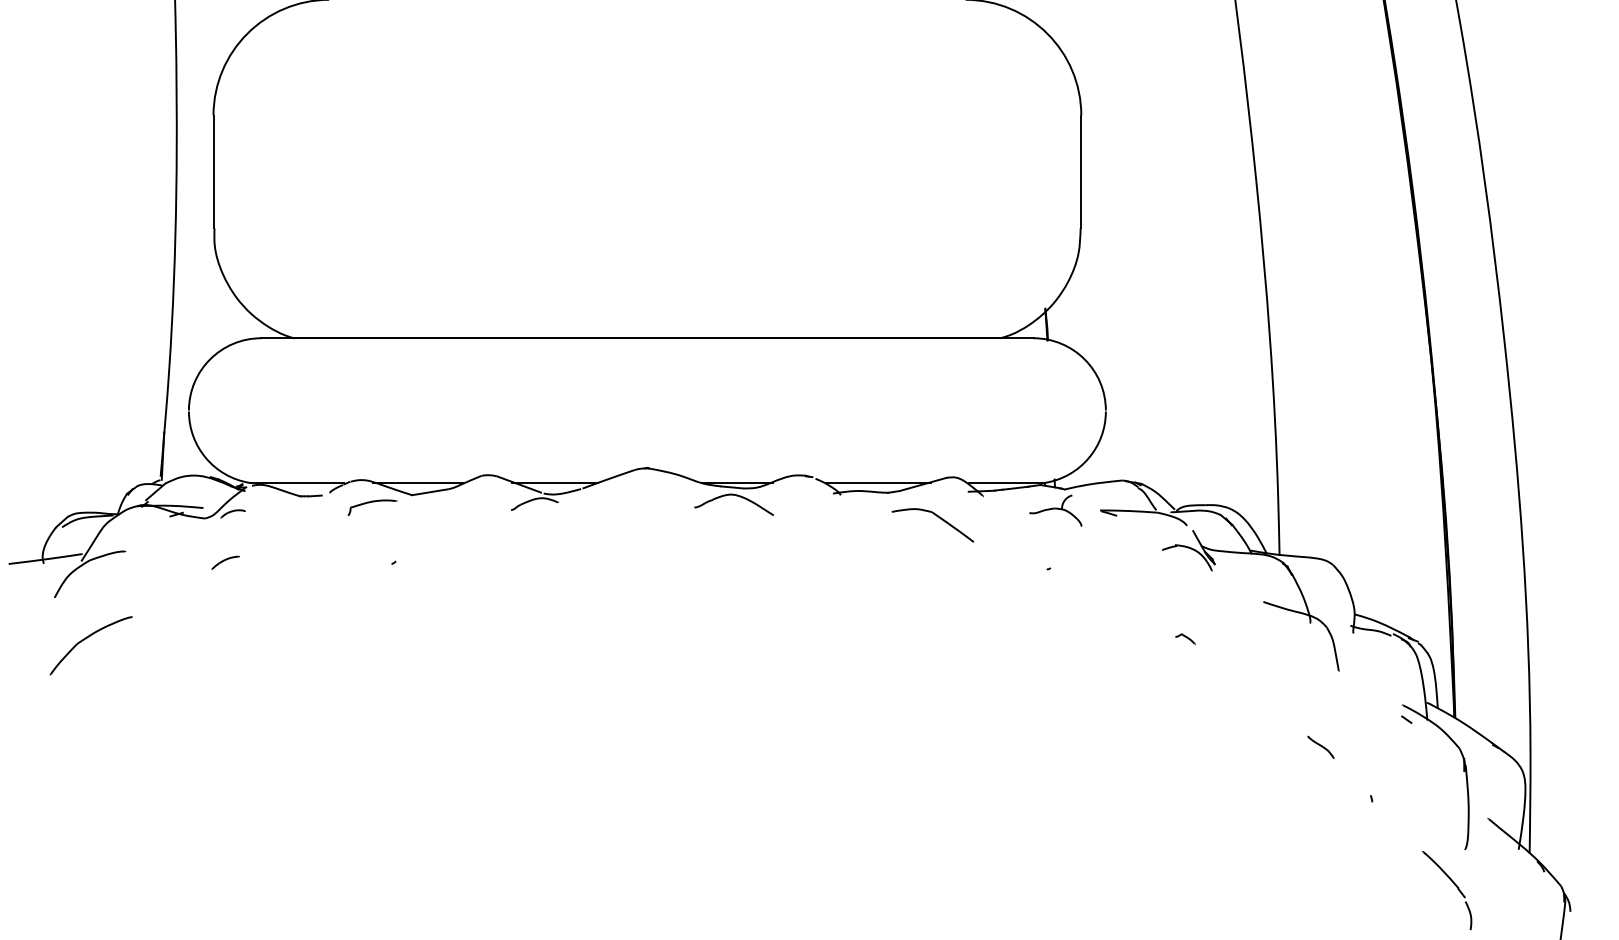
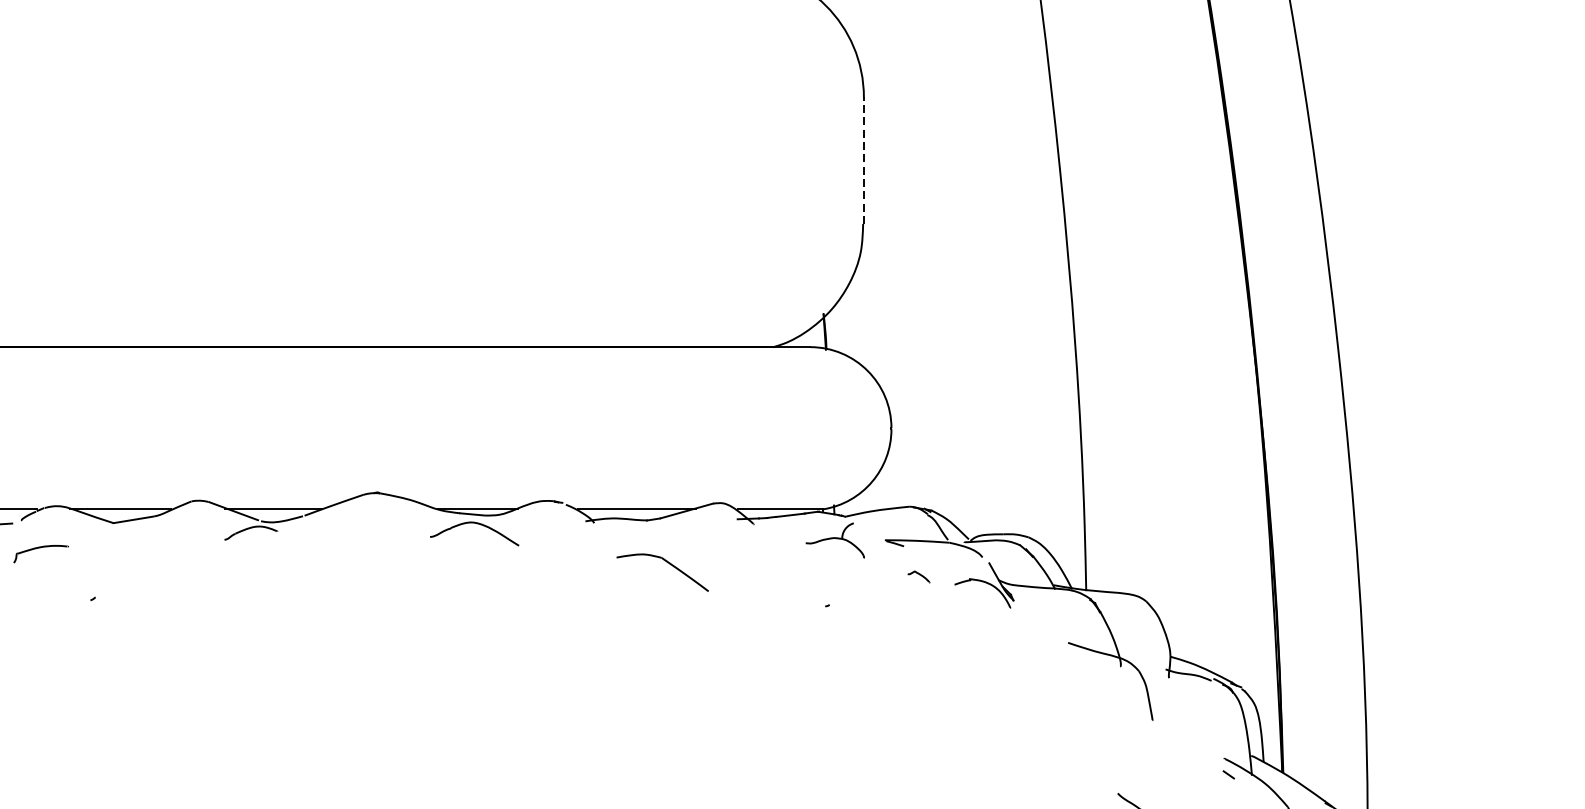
line: (1081, 171) -> (864, 160), solid -> dashed
part: (372, 507) -> (41, 553), moved
part: (937, 517) -> (667, 563), moved
part: (1185, 638) -> (919, 576), moved

